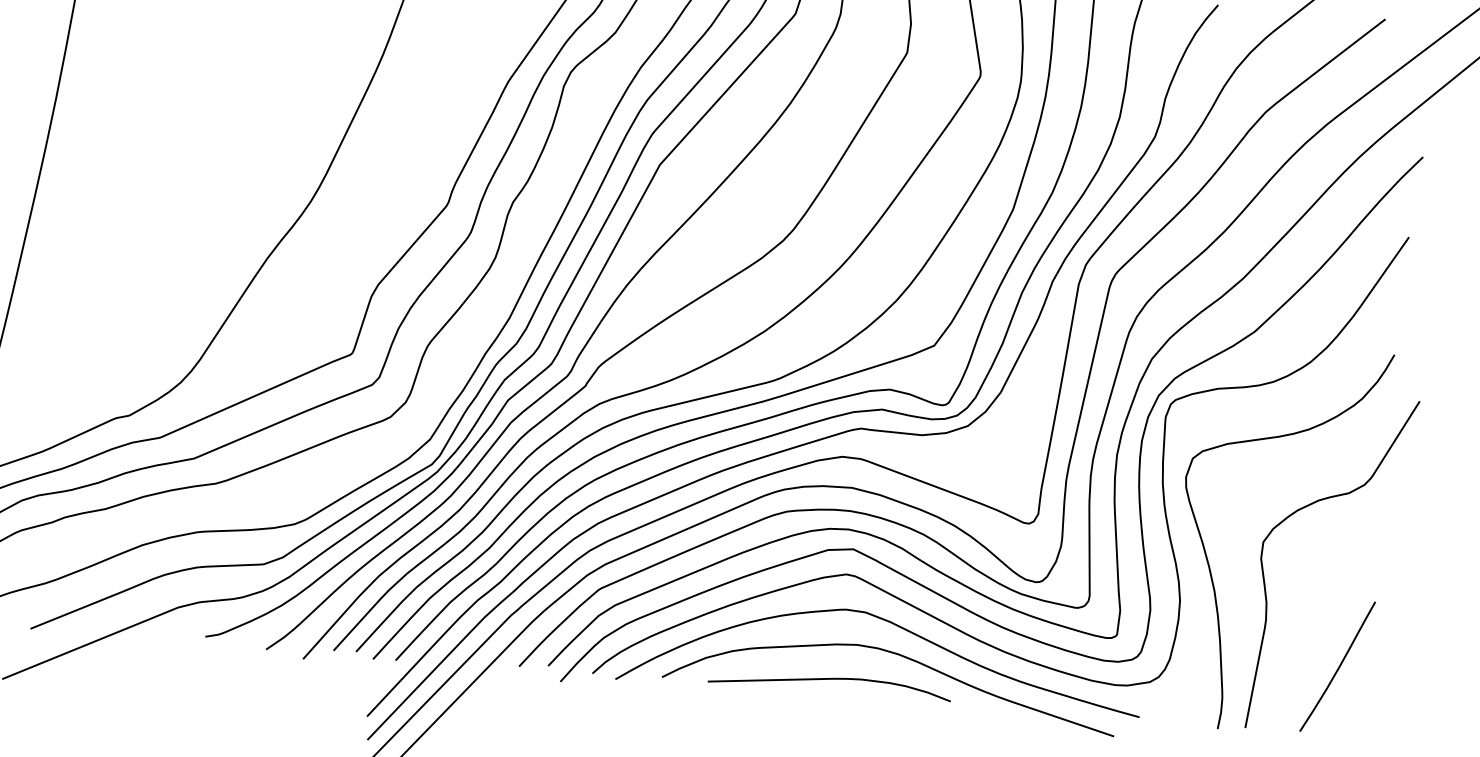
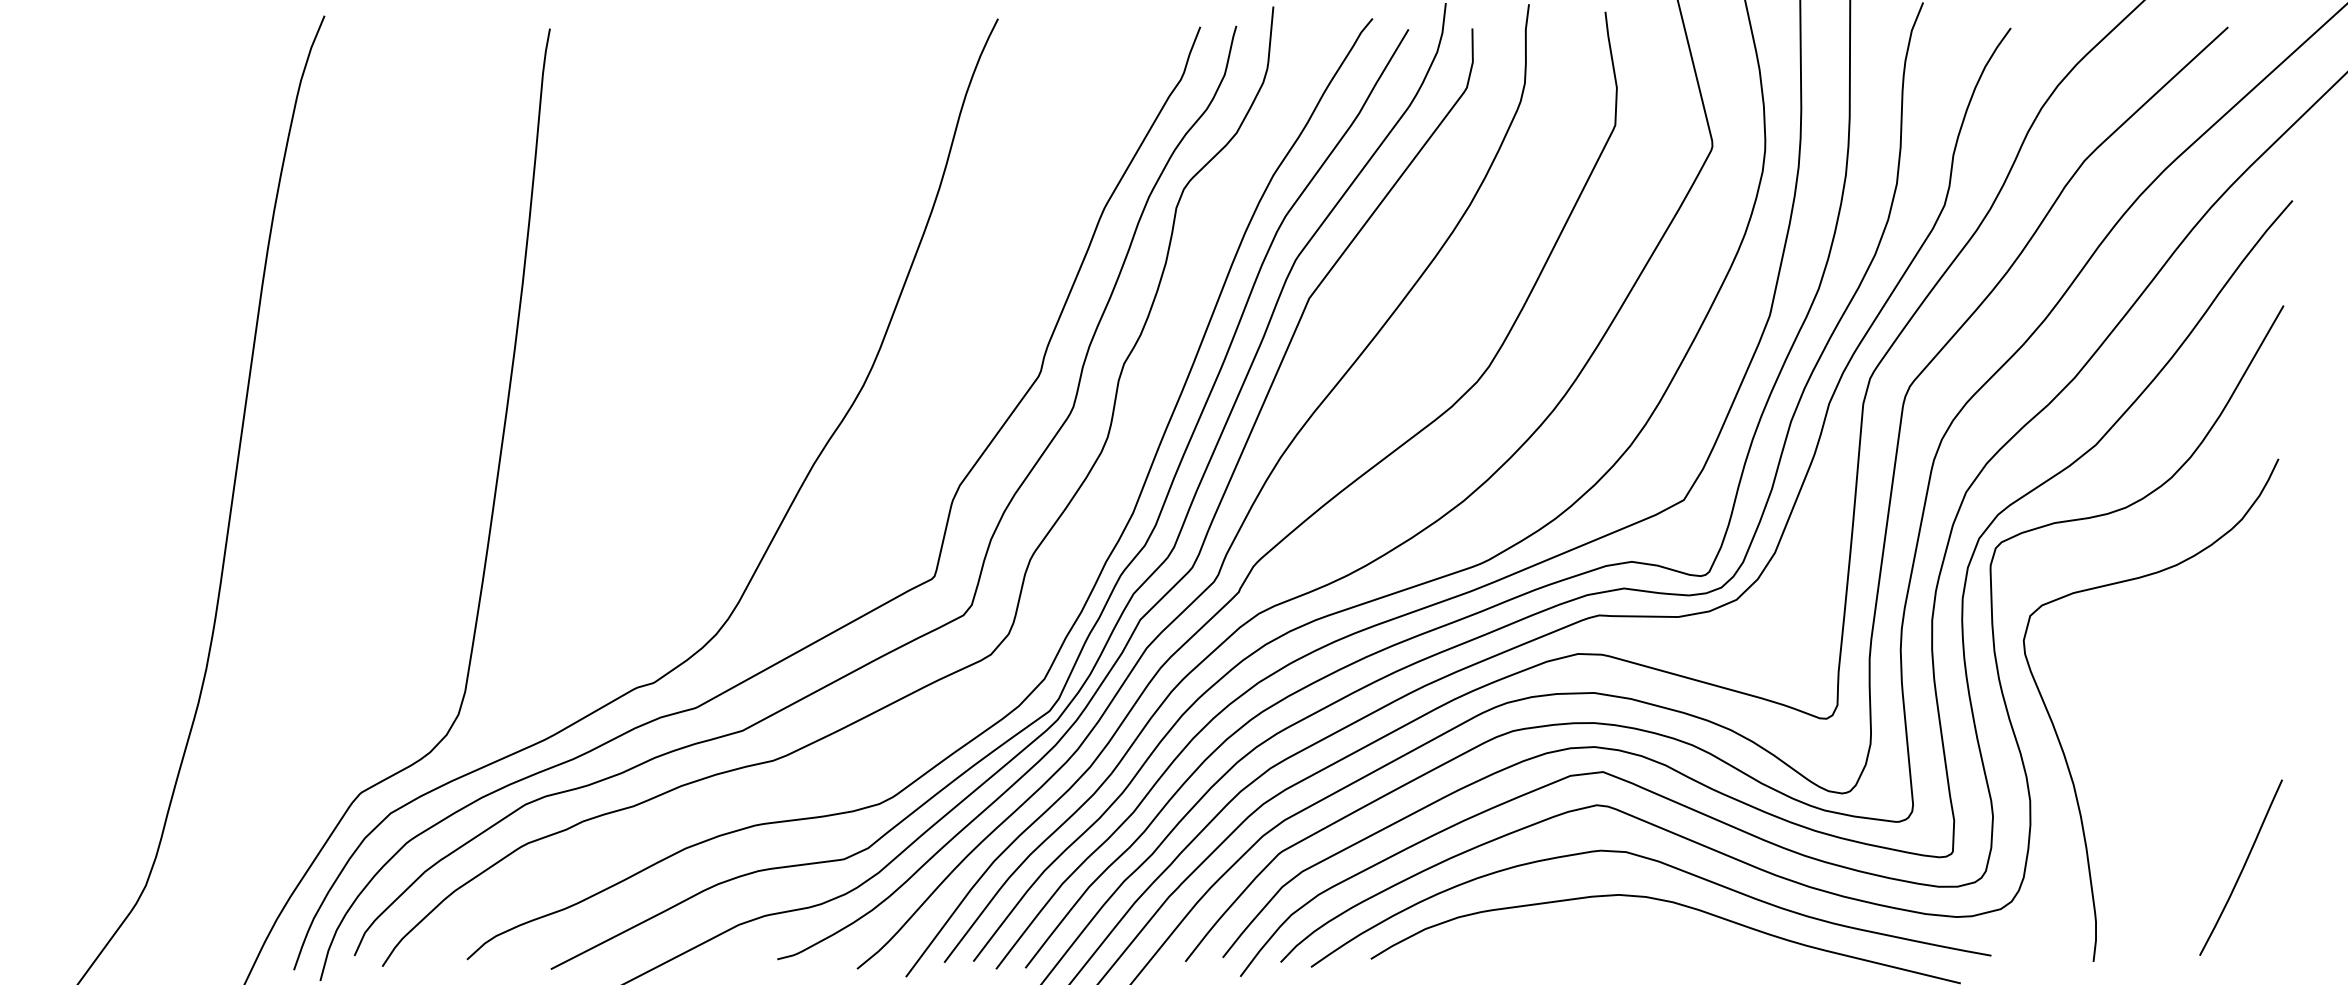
curve: (1304, 508) -> (2179, 667), removed
curve: (830, 679) -> (1588, 942), removed

